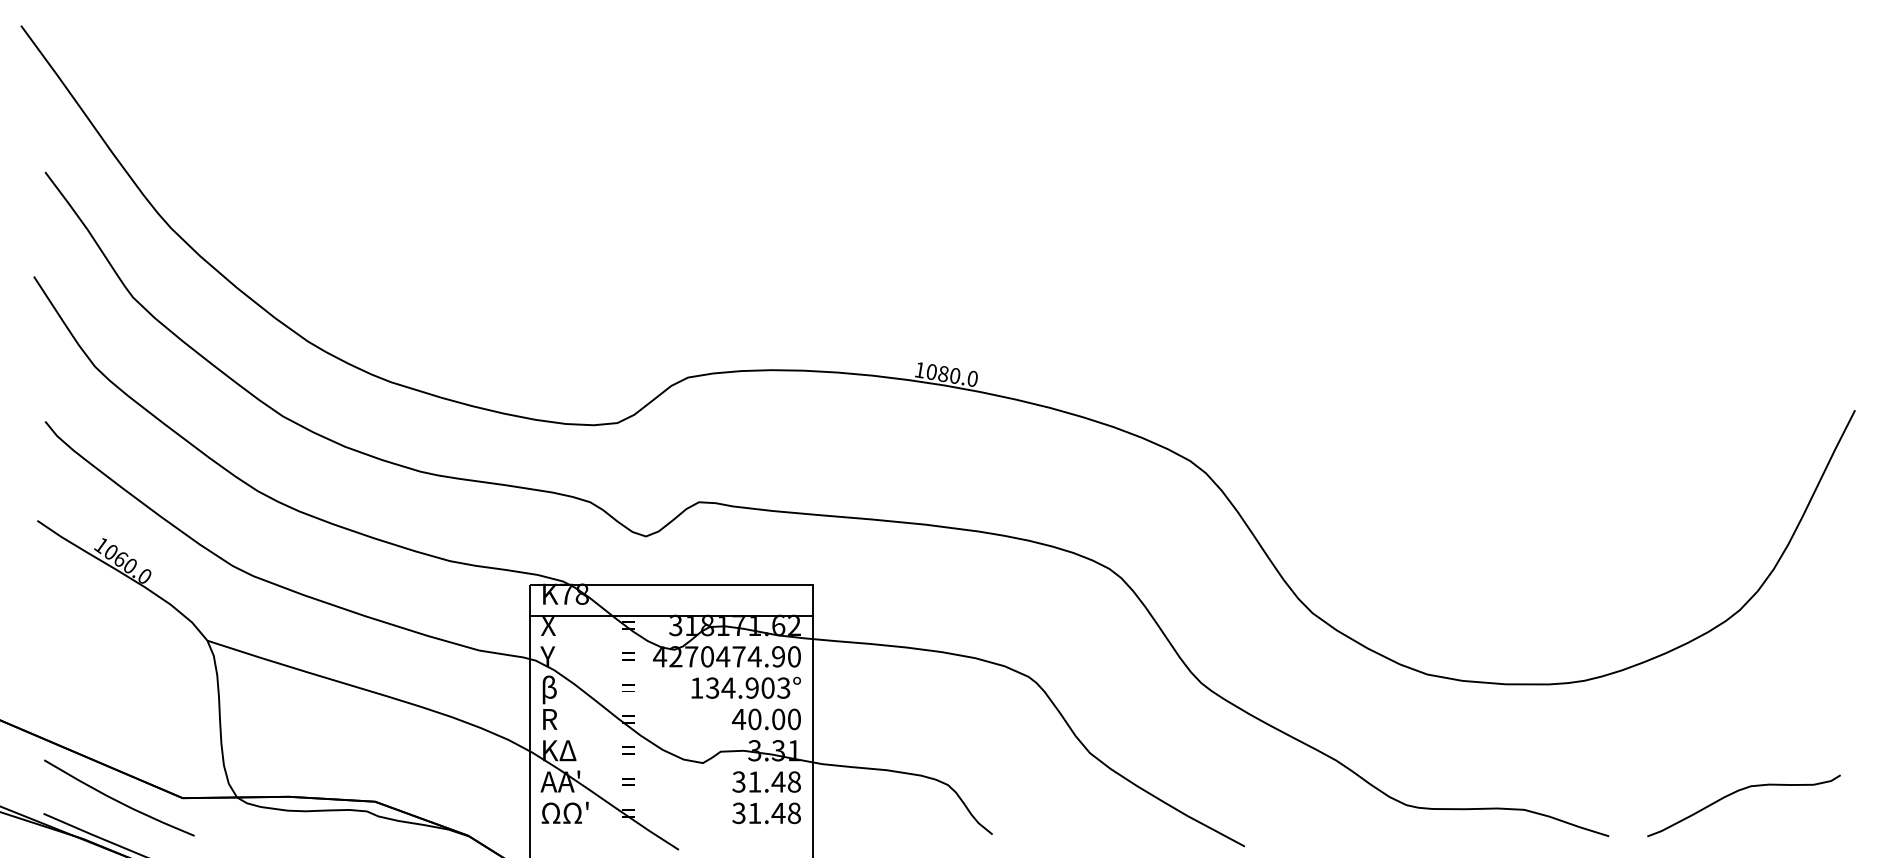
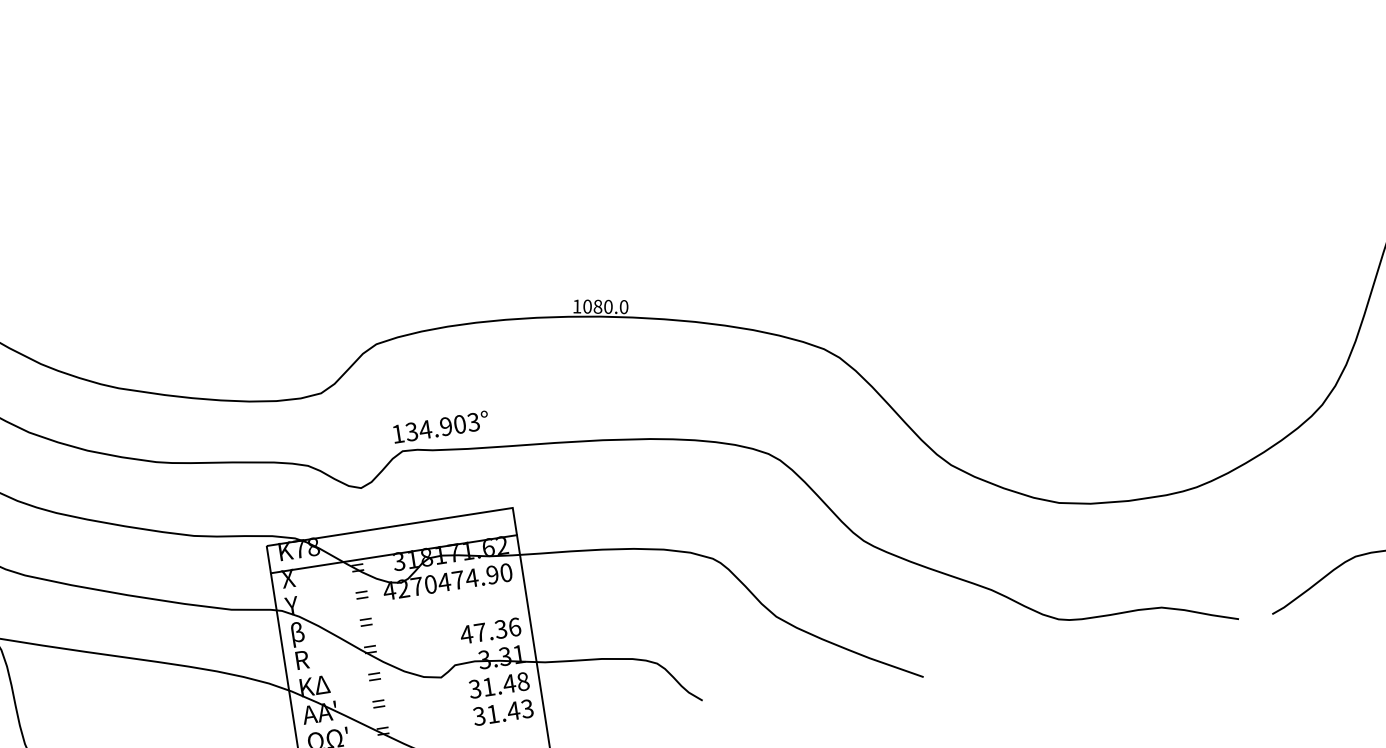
text: (745, 687) -> (440, 426), moved
text: (774, 719) -> (497, 629), 40.00 -> 47.36
text: (793, 812) -> (526, 708), 31.48 -> 31.43

